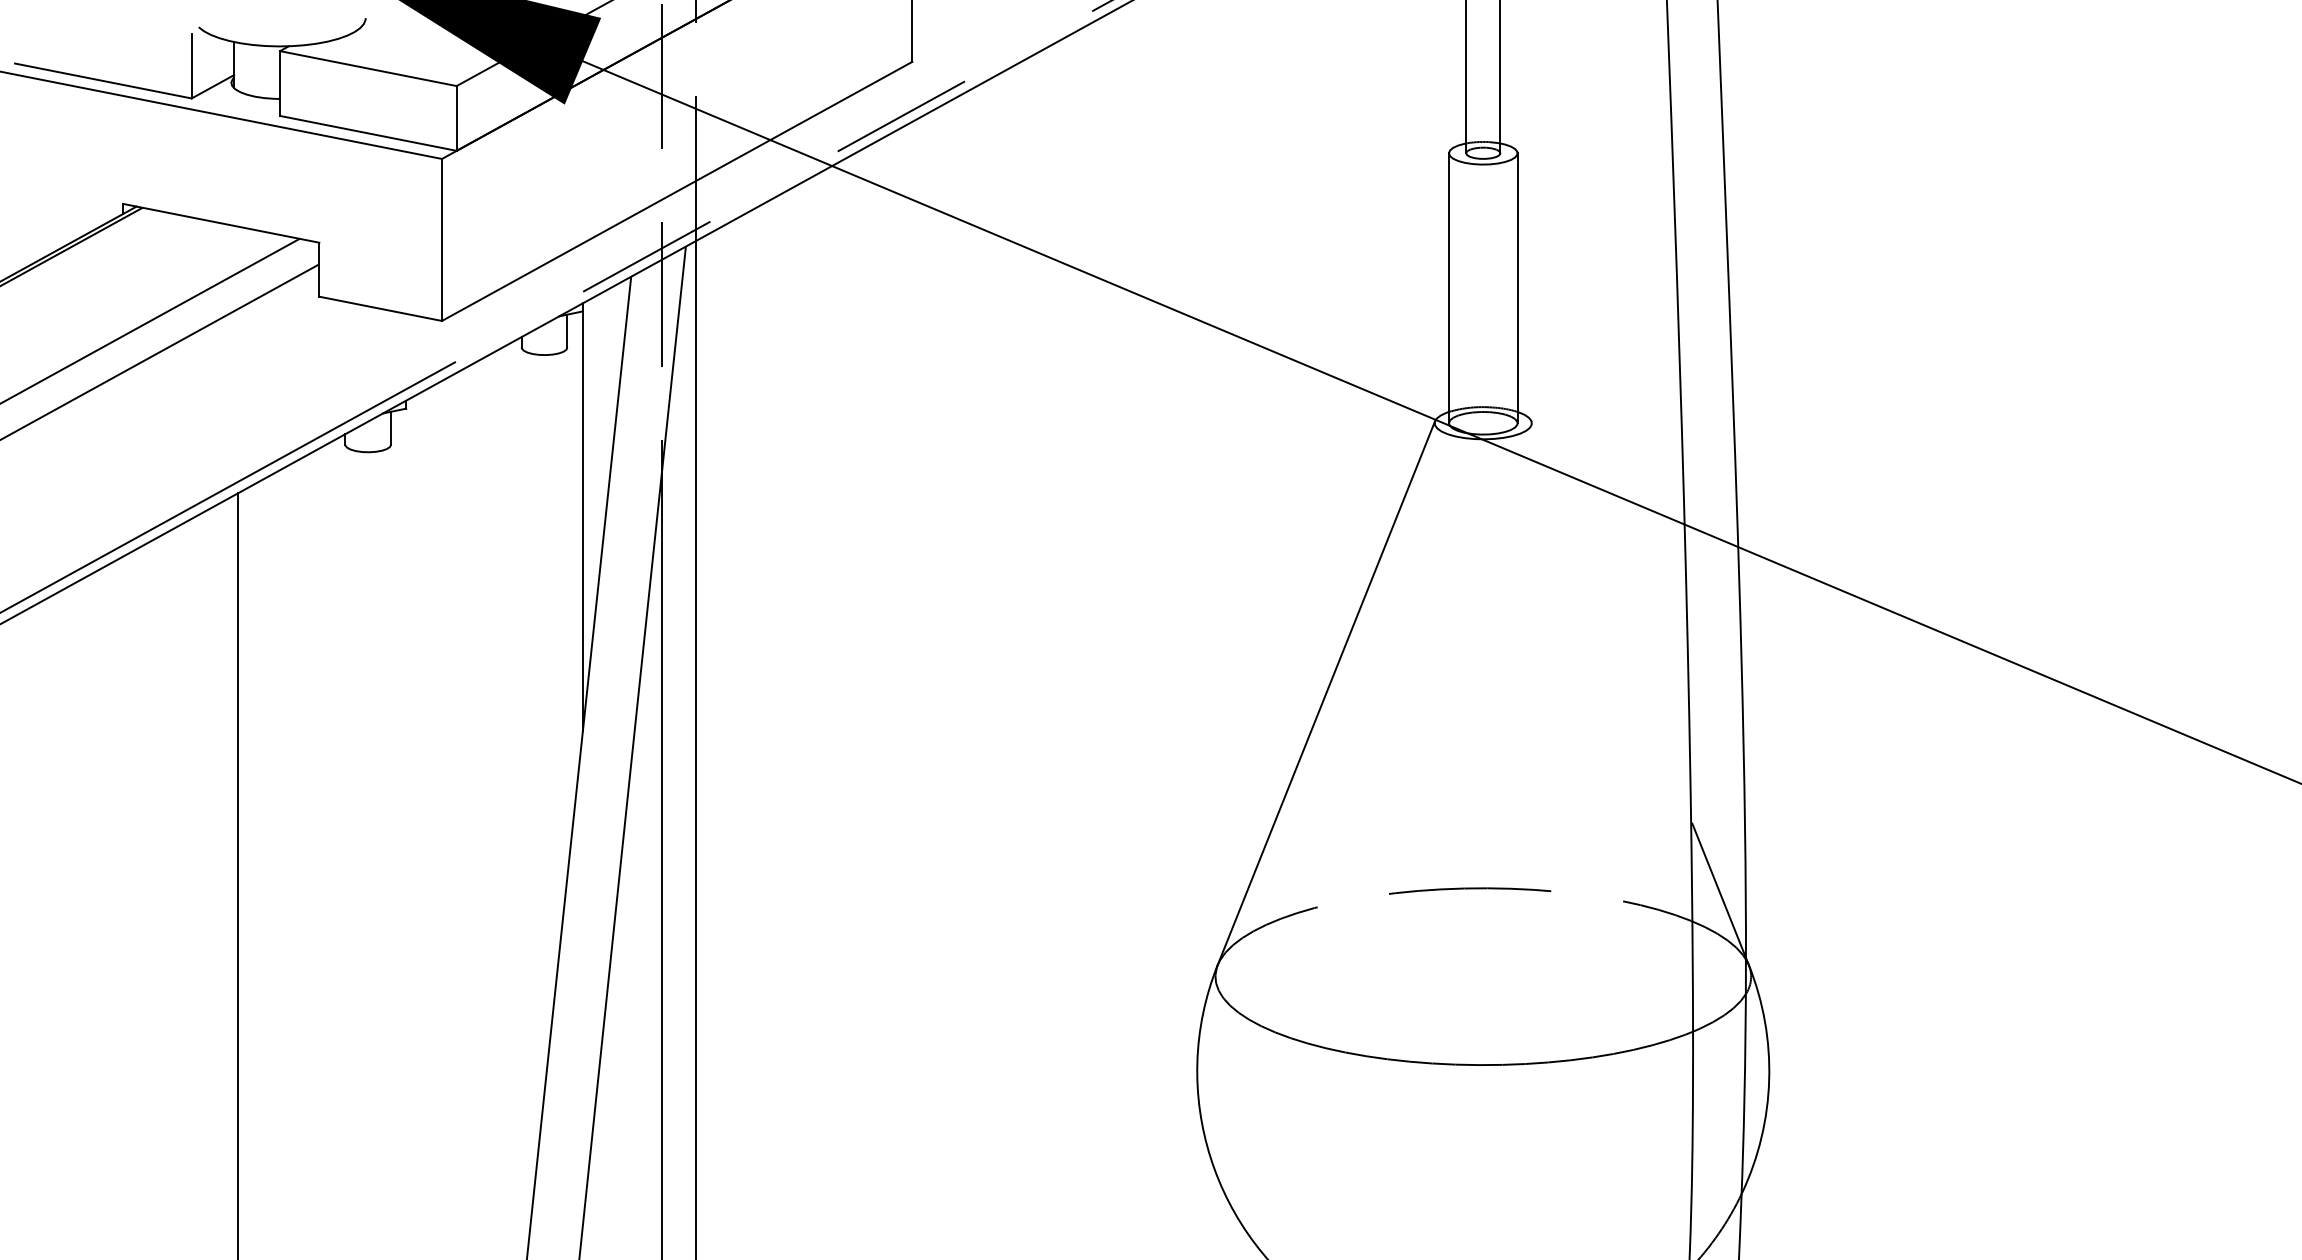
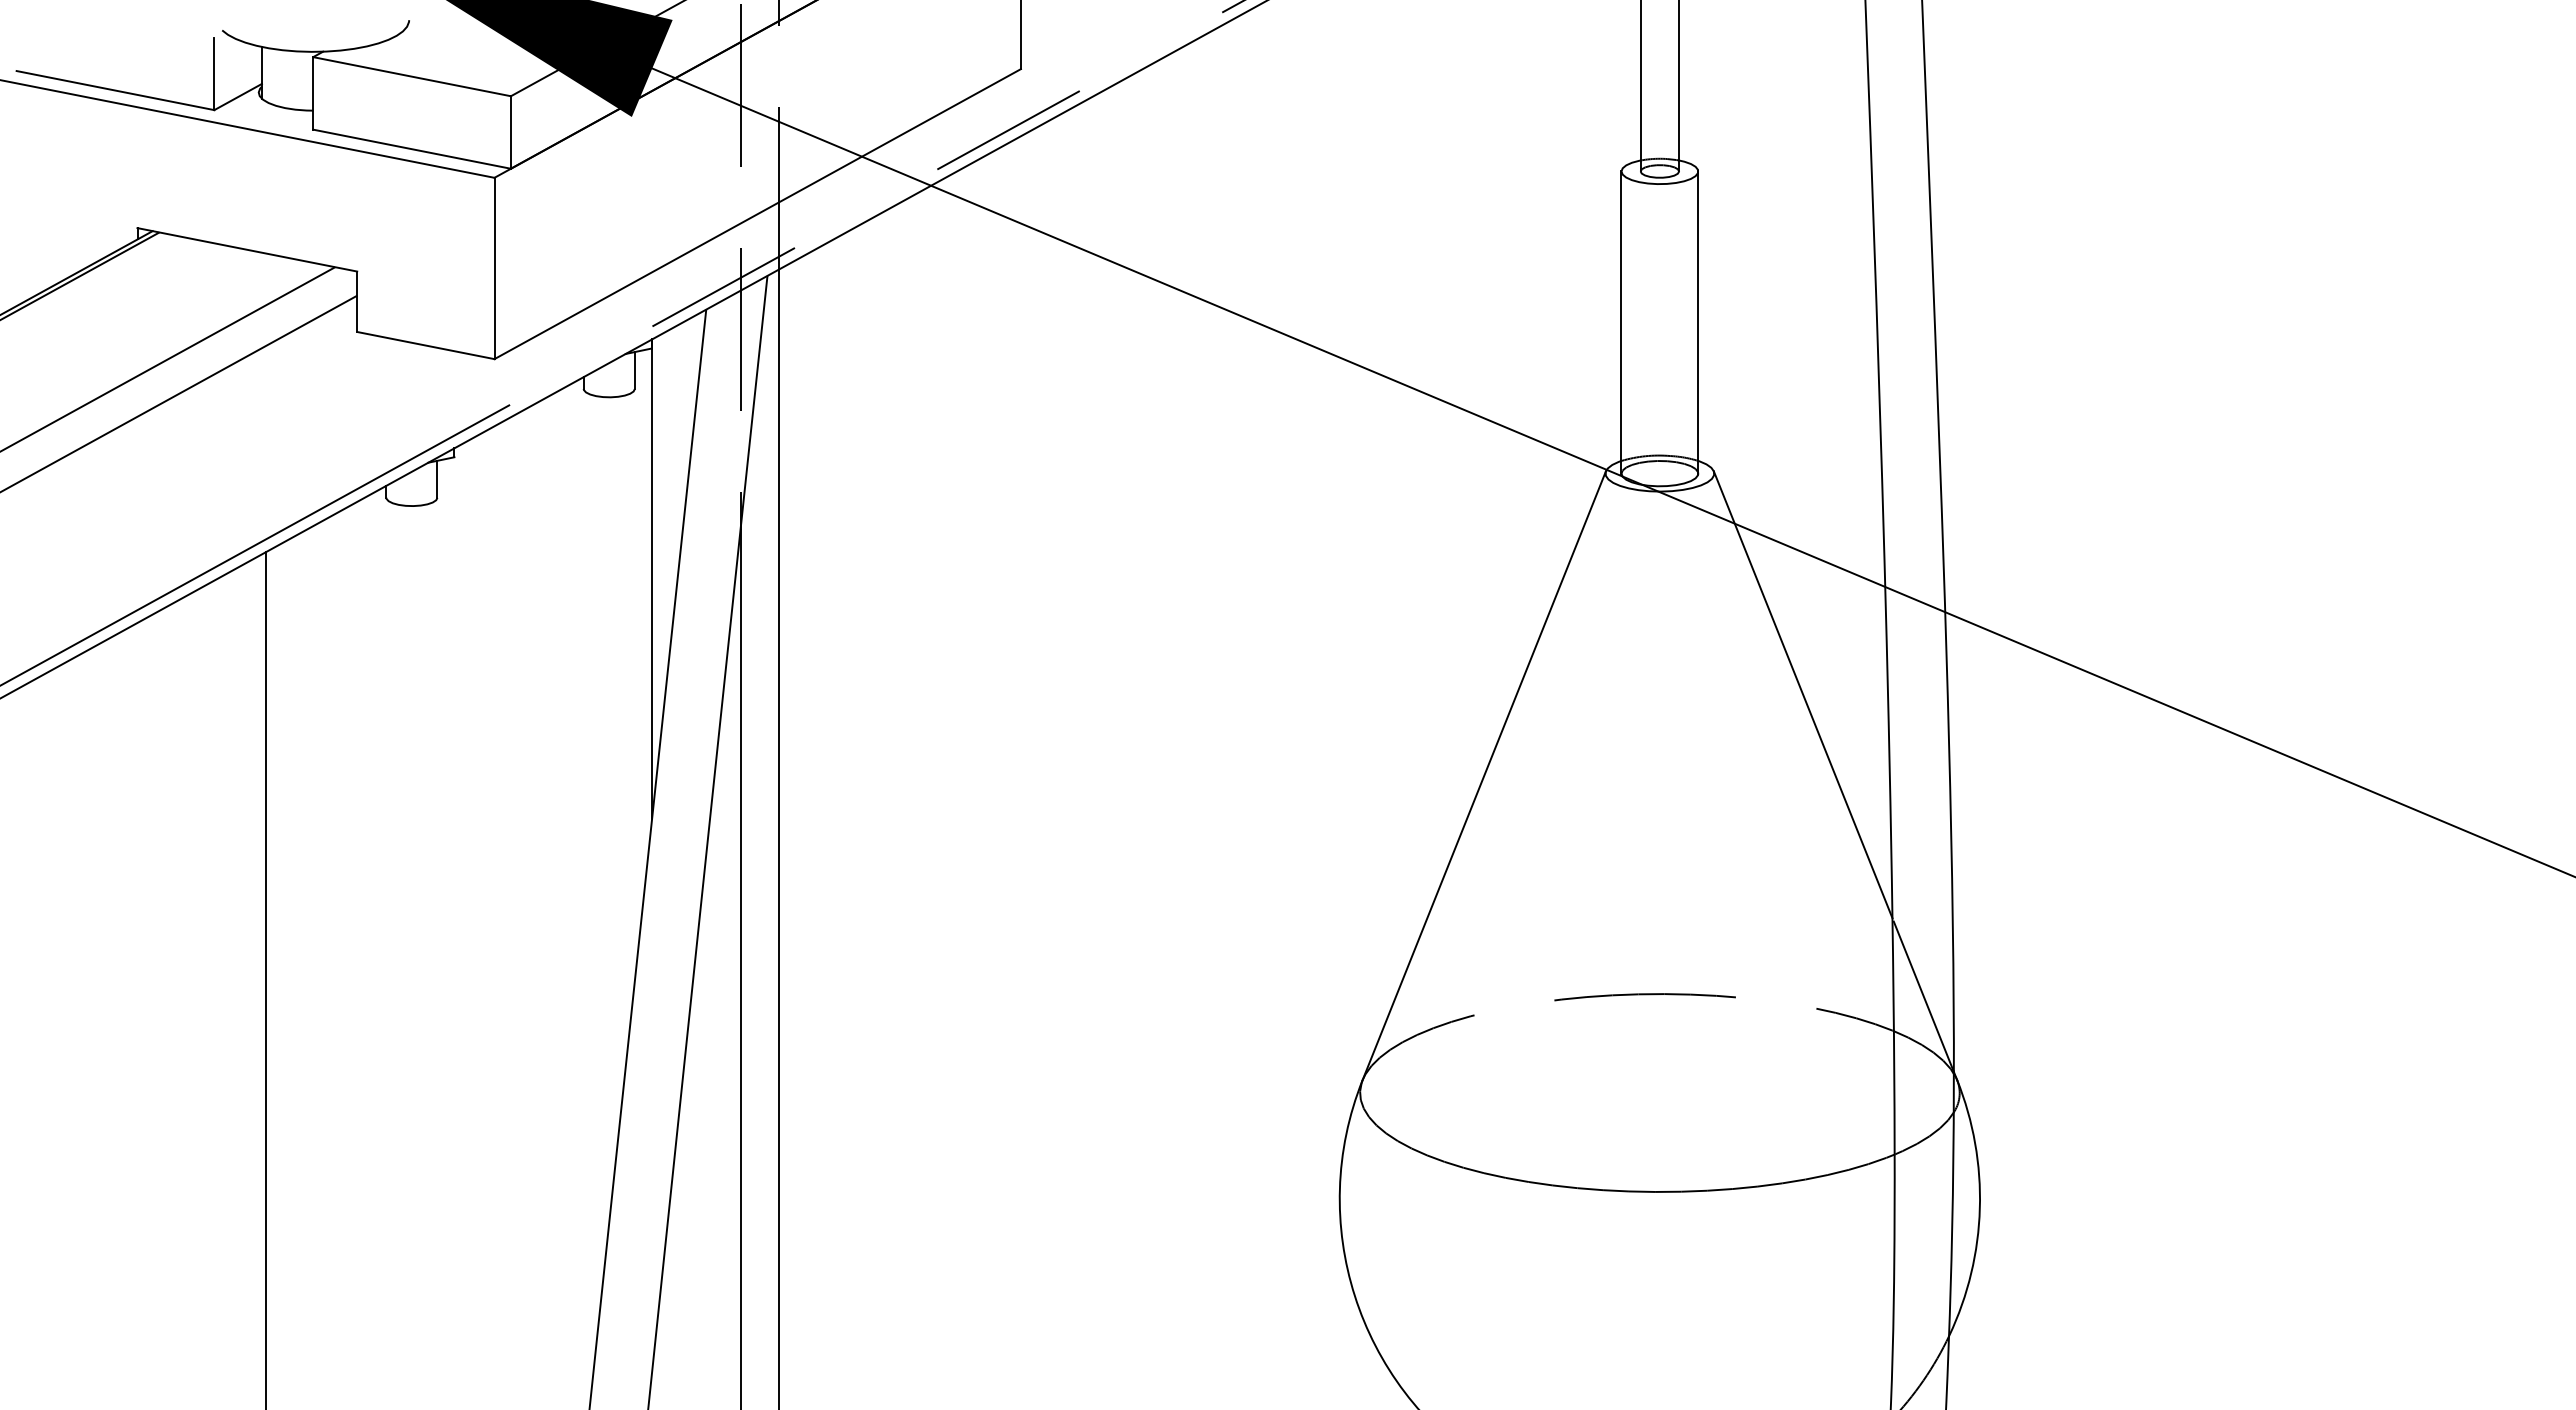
line: (1610, 620) -> (1802, 694), added

